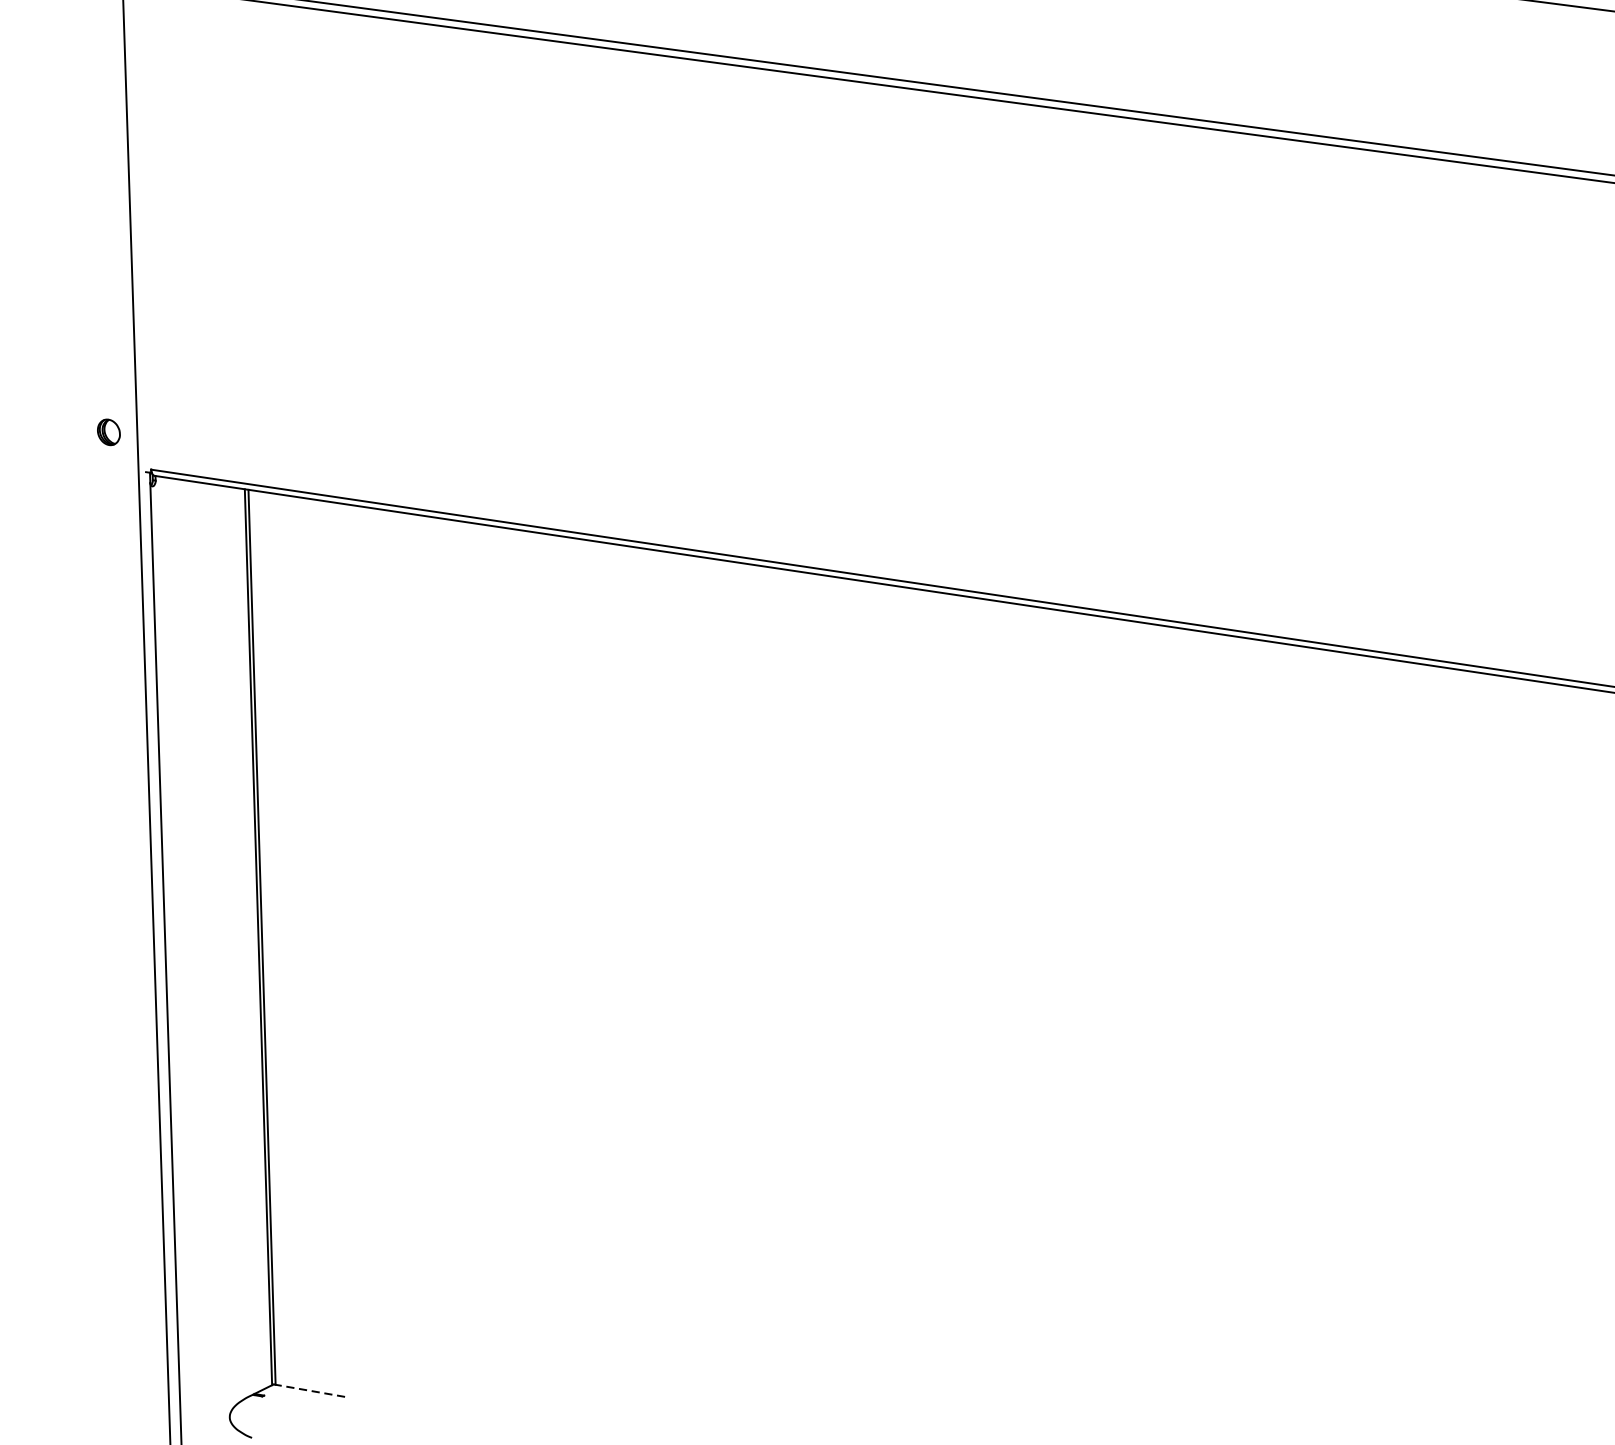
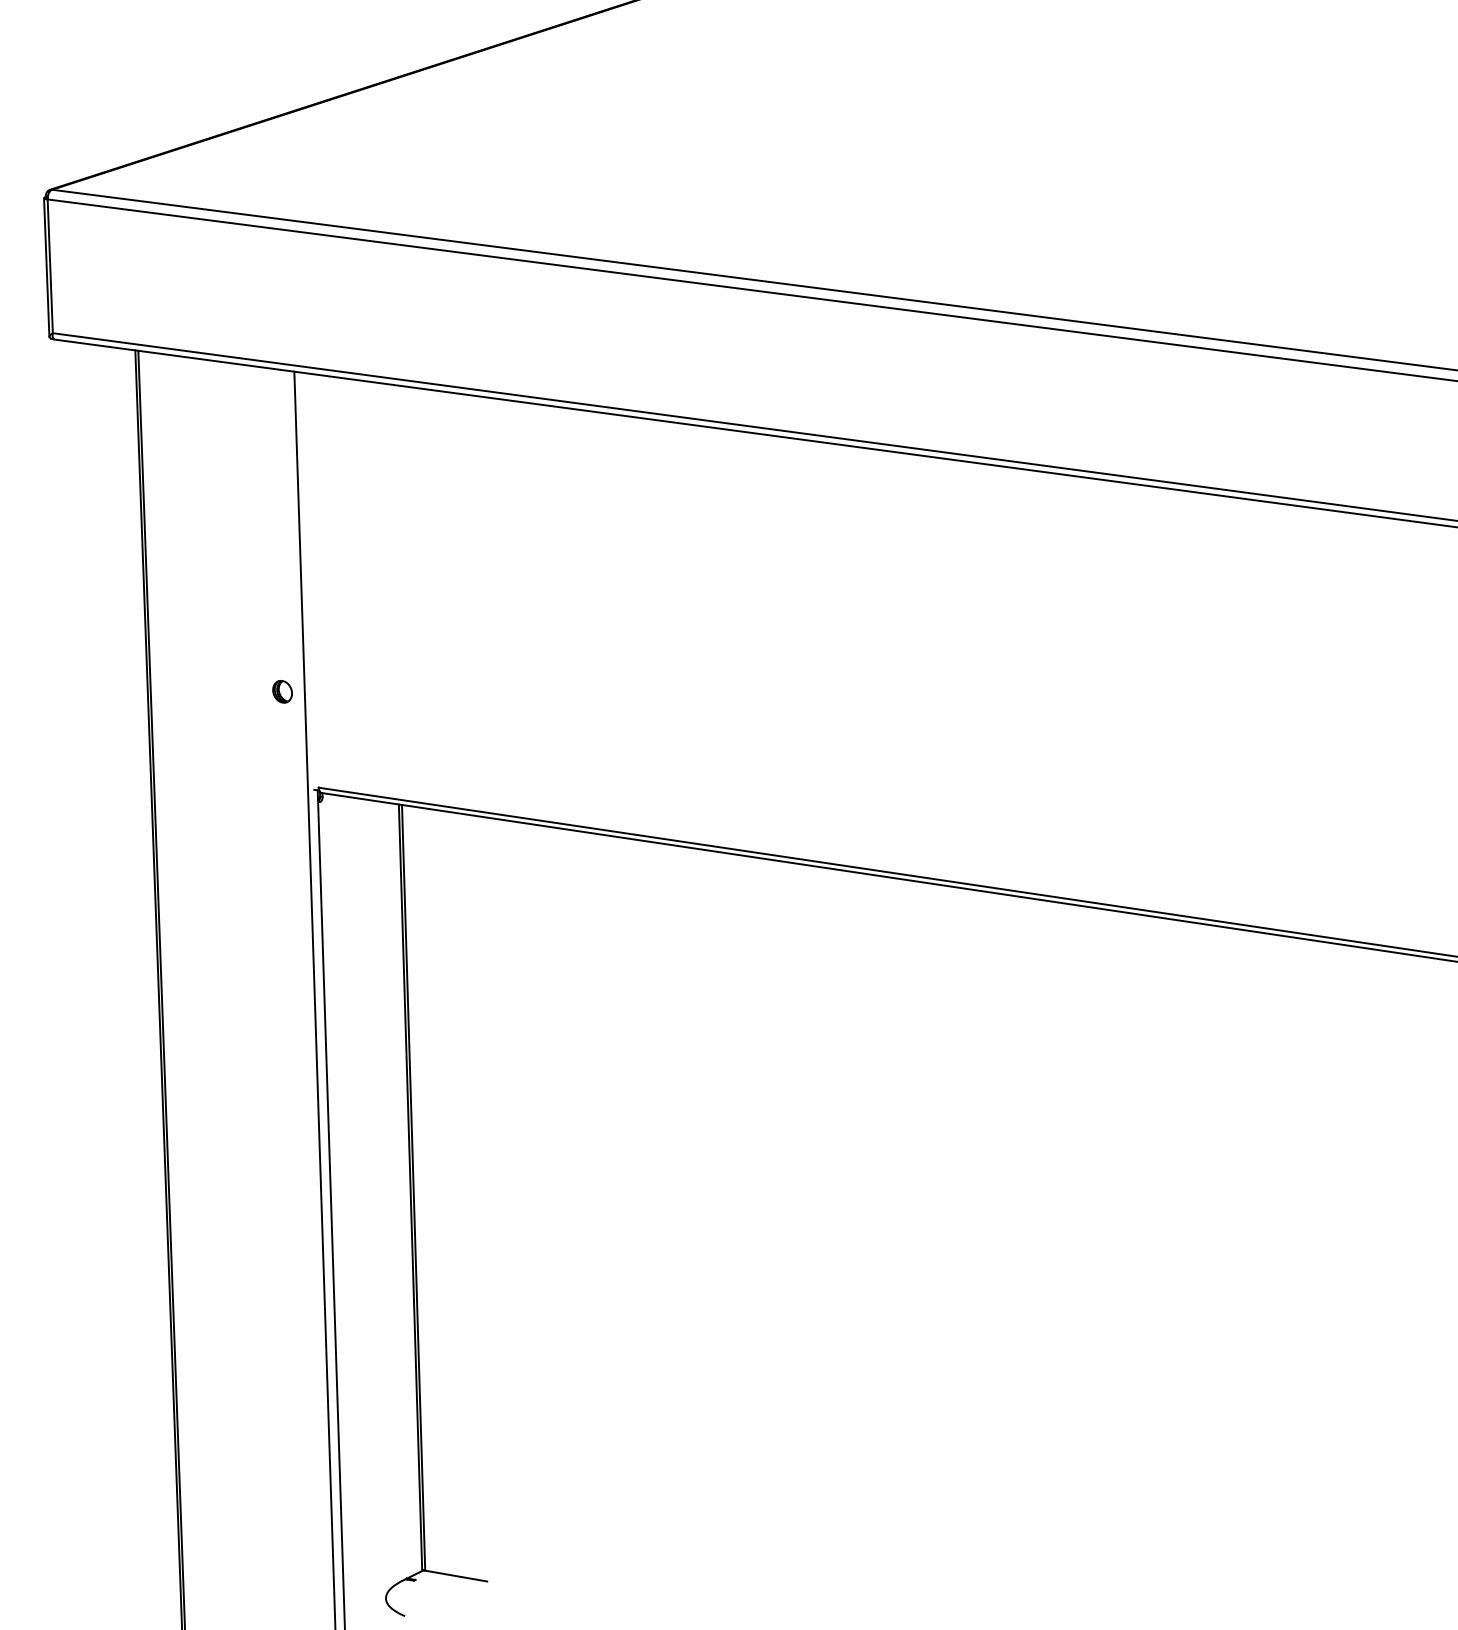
part: (108, 432) -> (282, 691), moved
line: (311, 1391) -> (455, 1576), dashed -> solid

